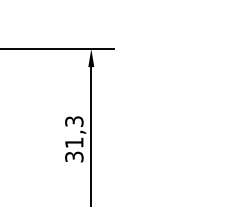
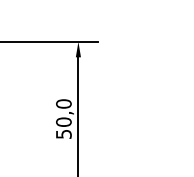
text: (74, 138) -> (64, 118), 31,3 -> 50,0

